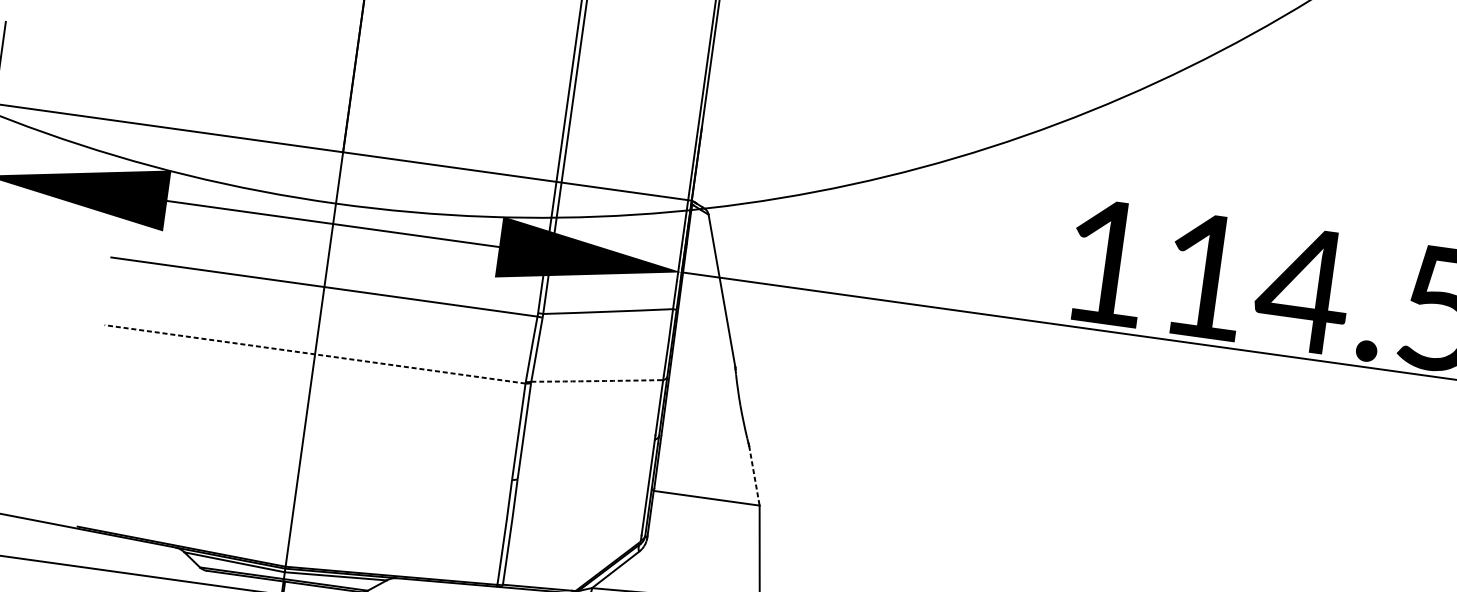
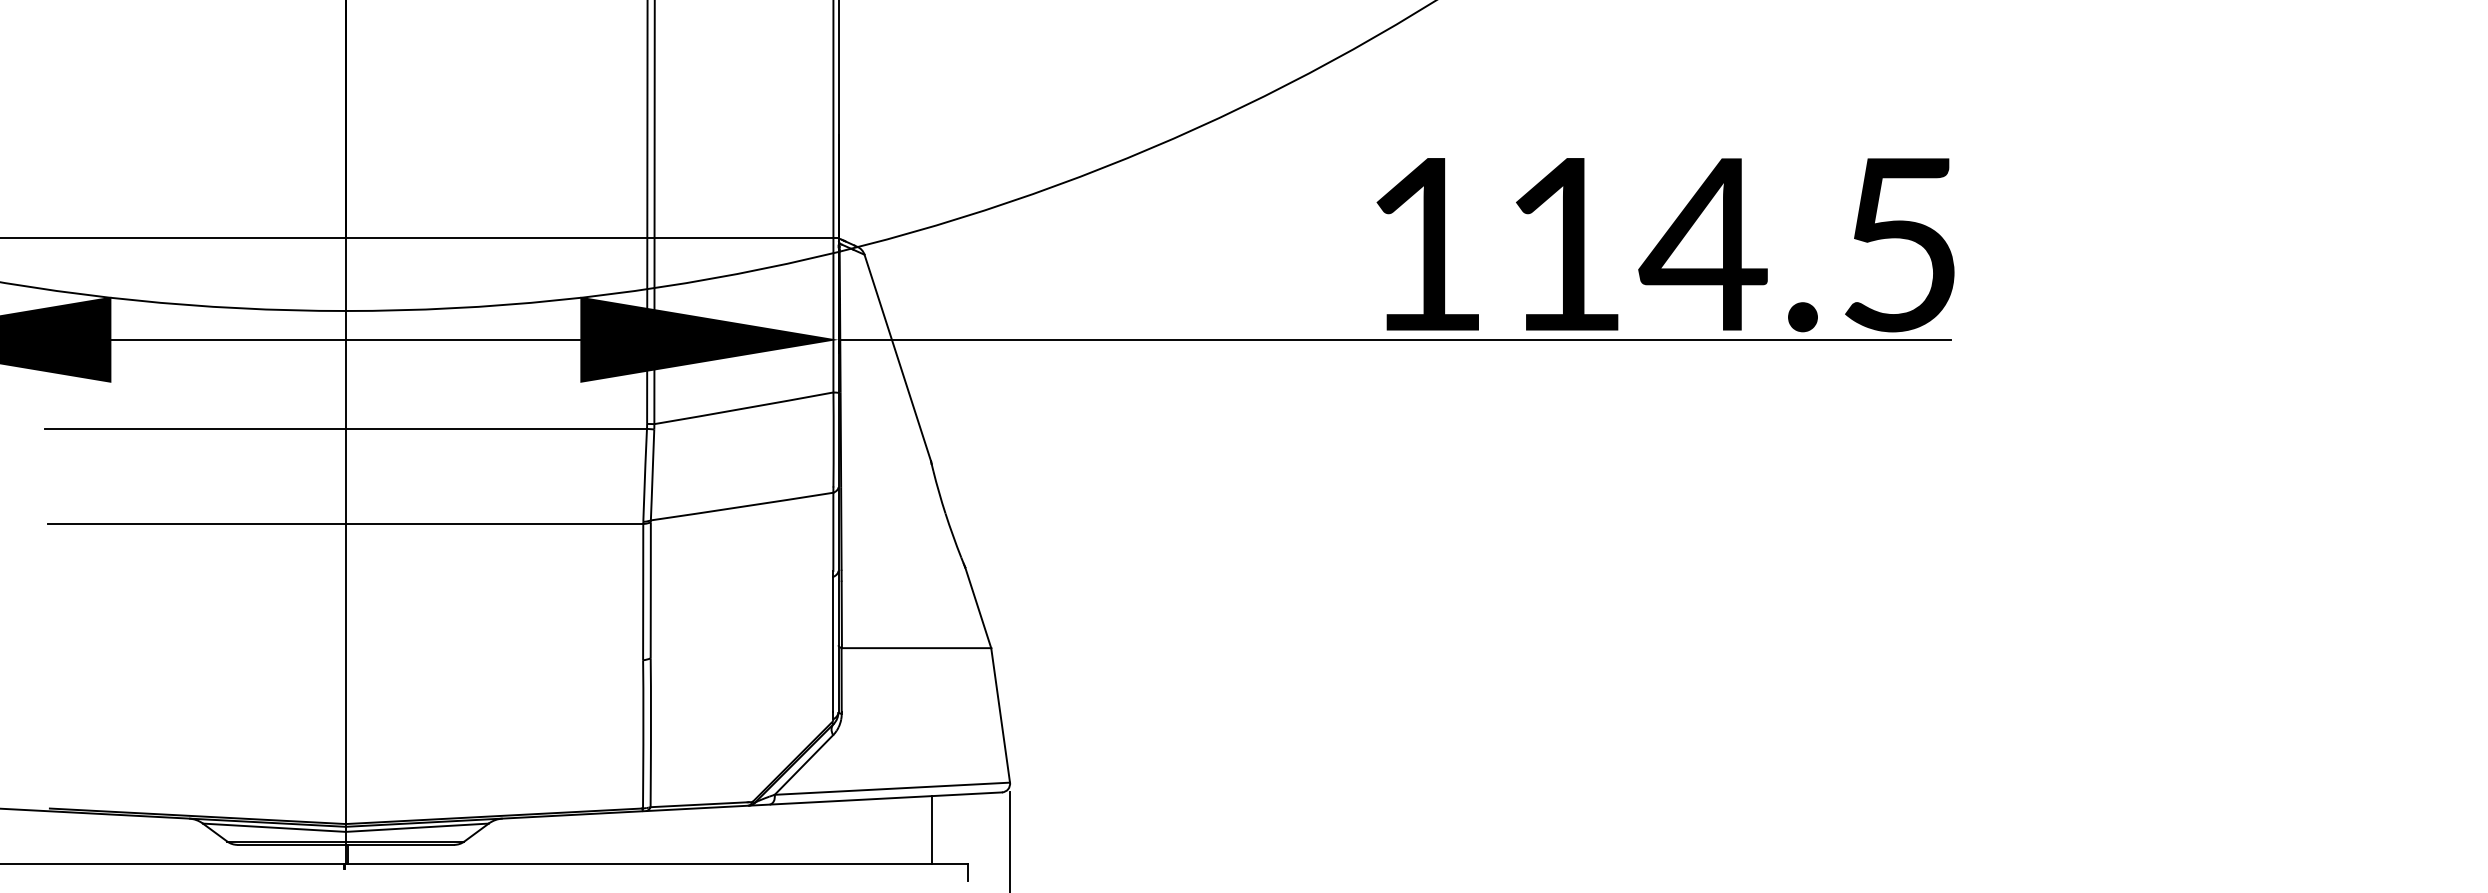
line: (314, 354) -> (345, 524), dashed -> solid
arc: (597, 380) -> (742, 506), dashed -> solid
line: (754, 476) -> (978, 608), dashed -> solid

